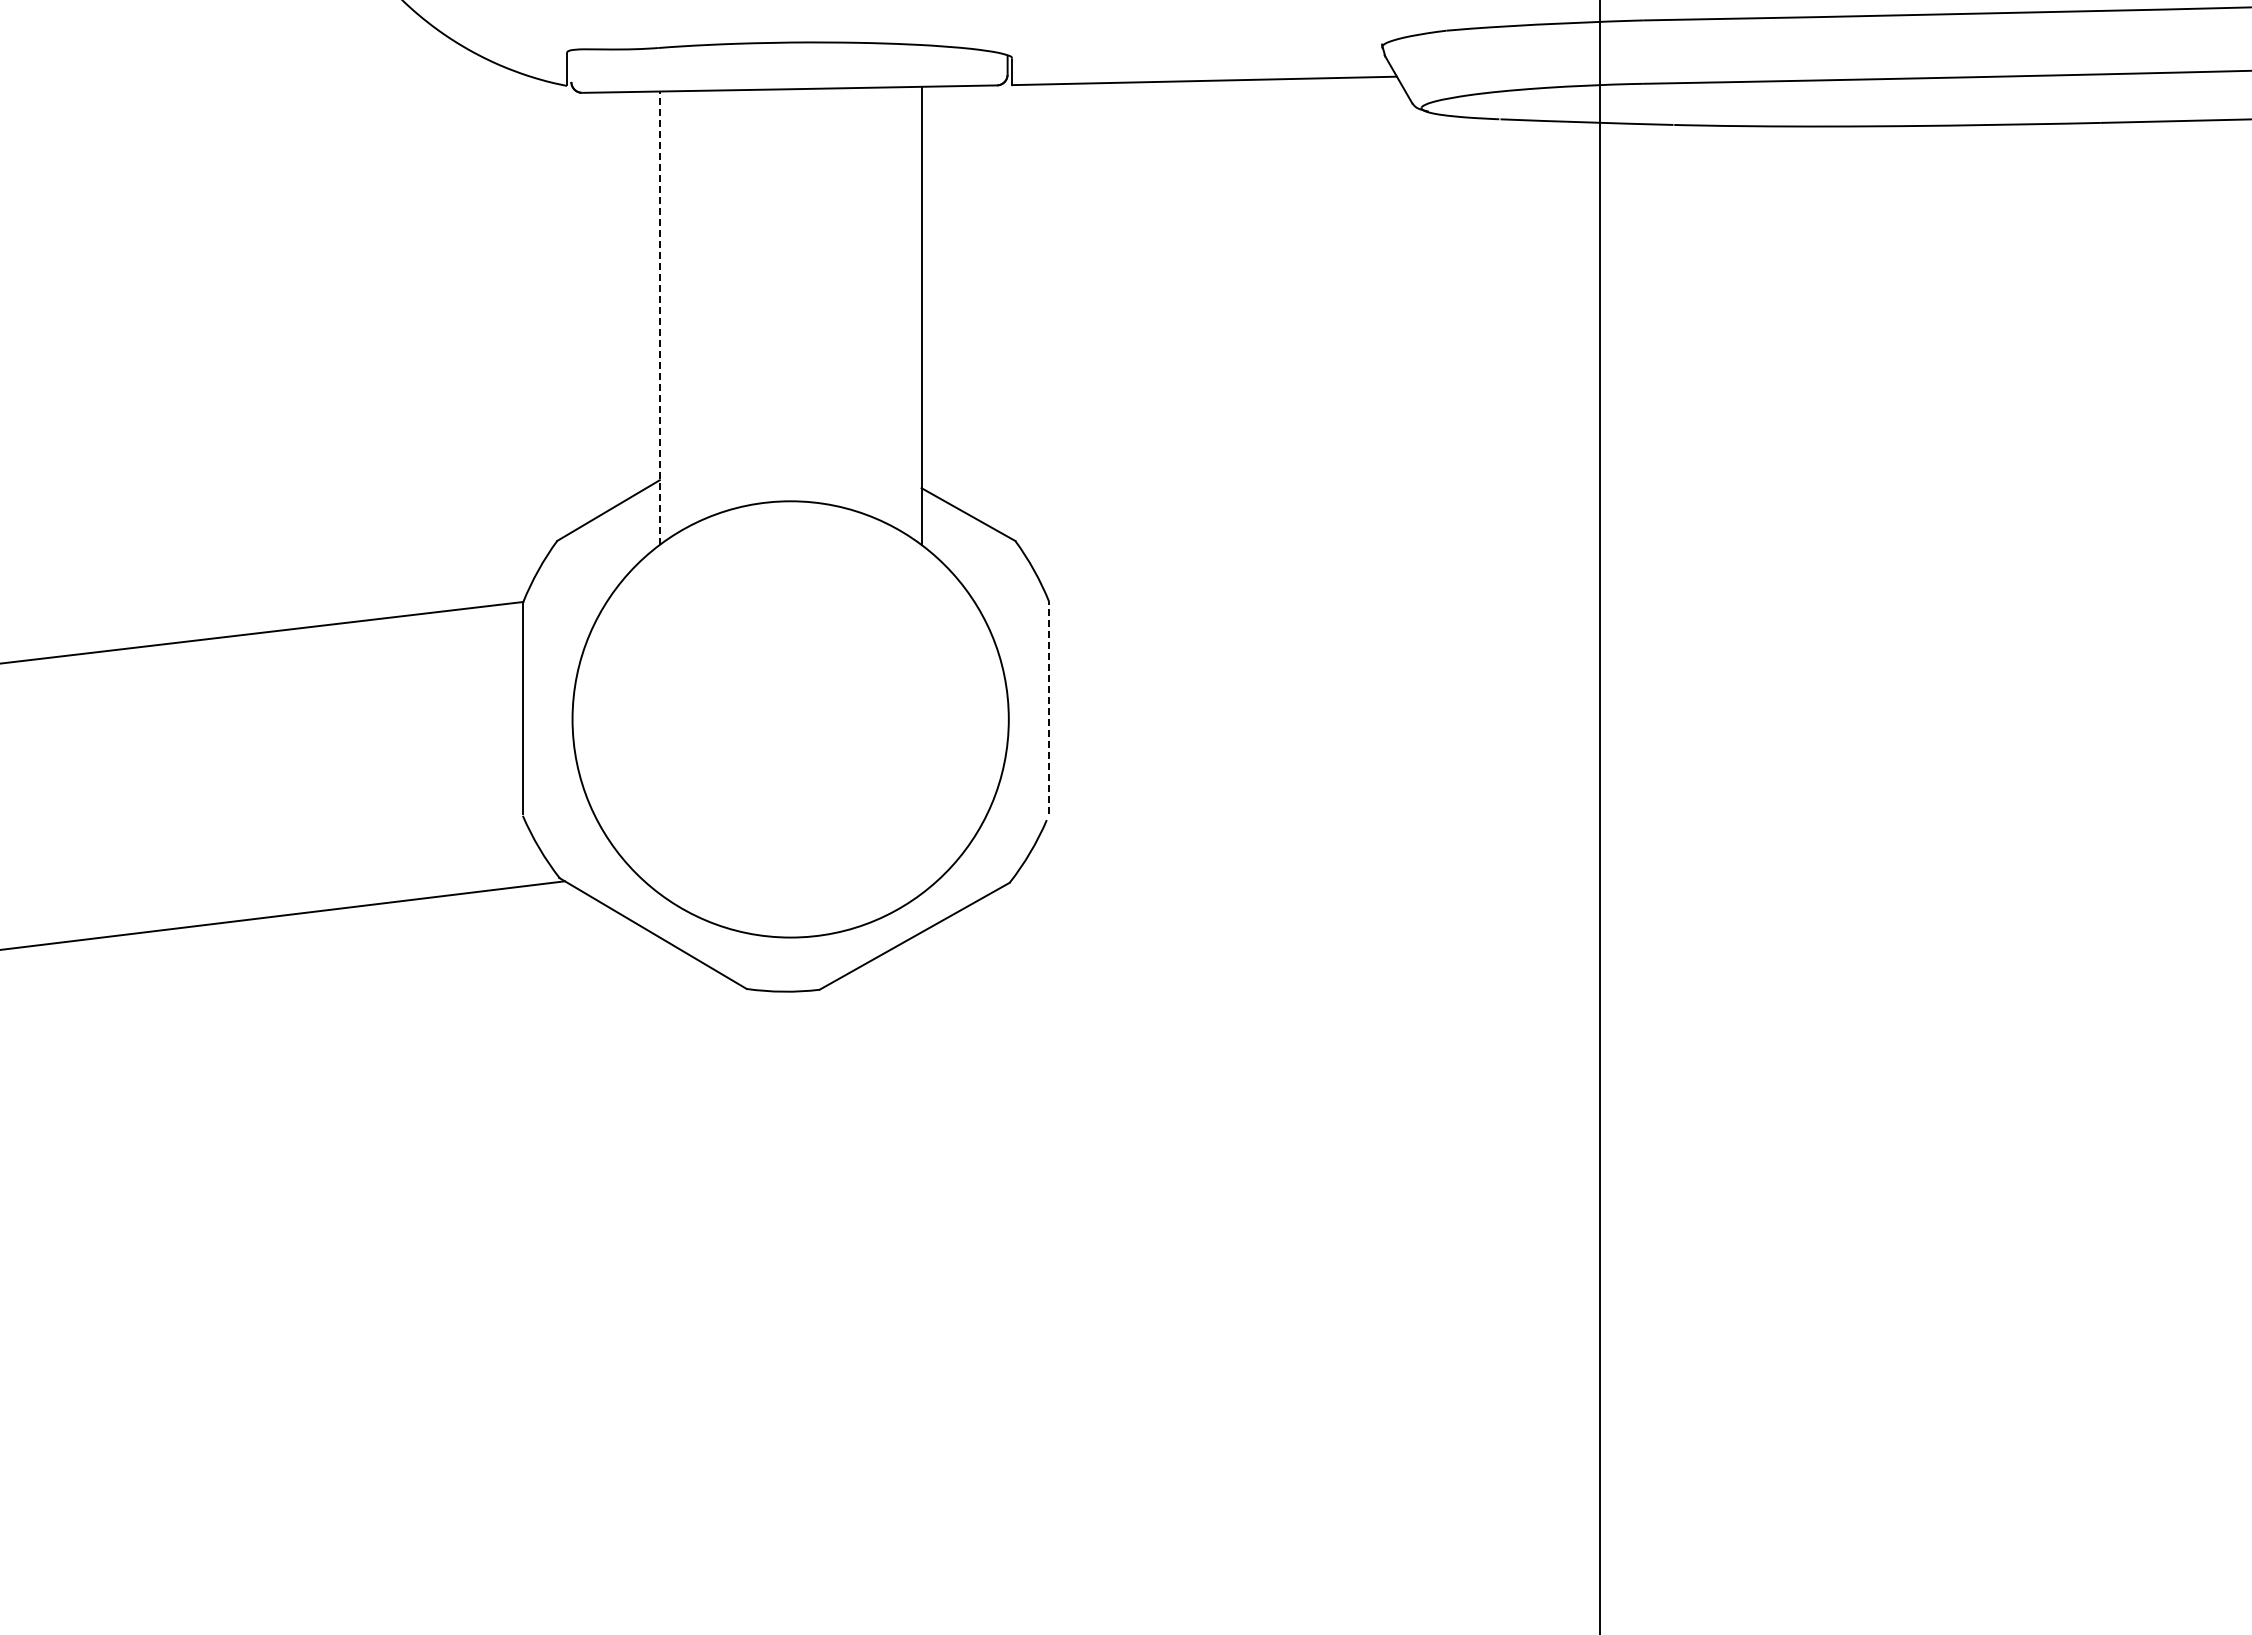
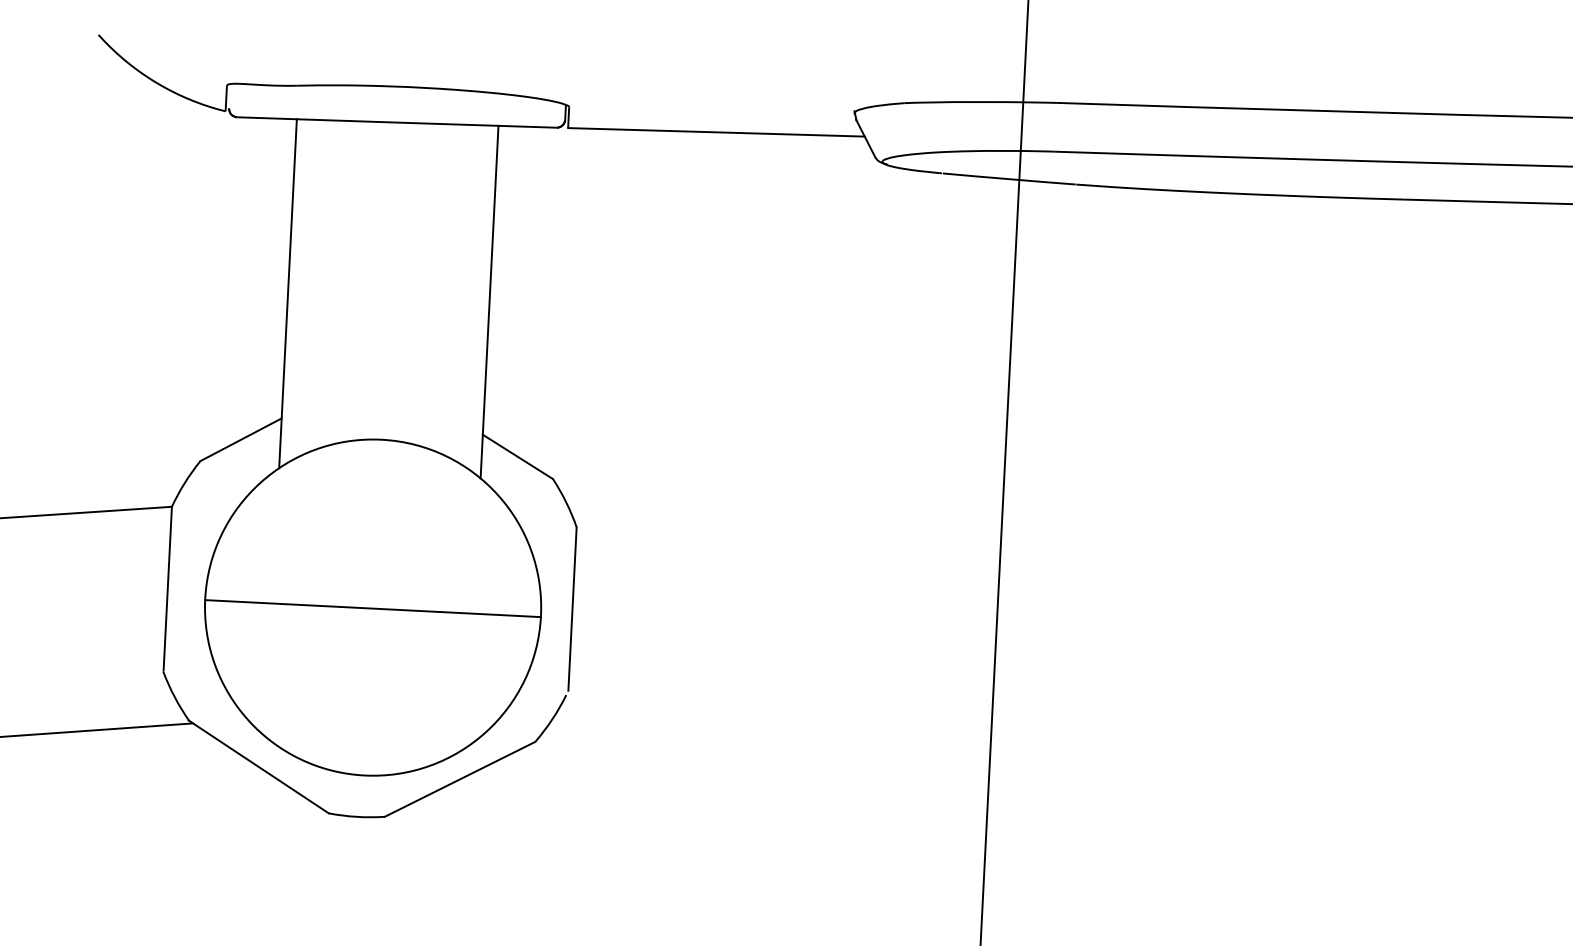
line: (659, 318) -> (287, 293), dashed -> solid
line: (1049, 707) -> (572, 608), dashed -> solid
line: (790, 720) -> (372, 608), added

